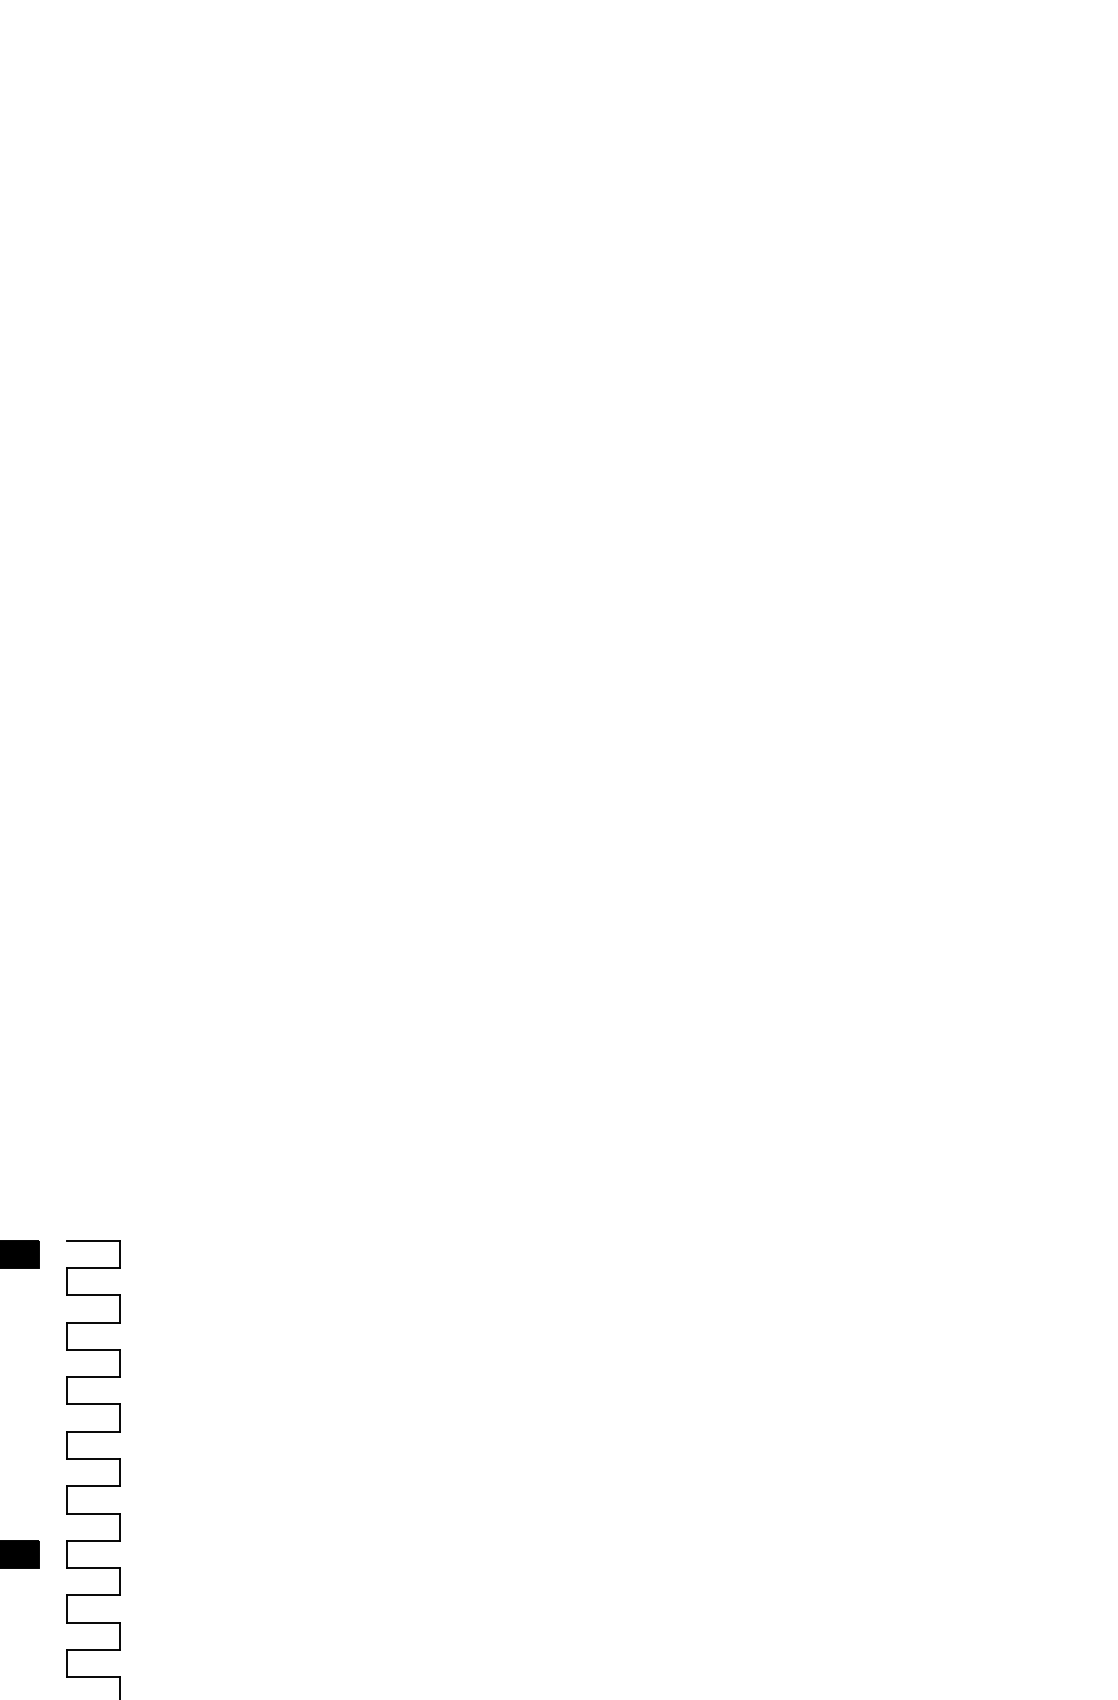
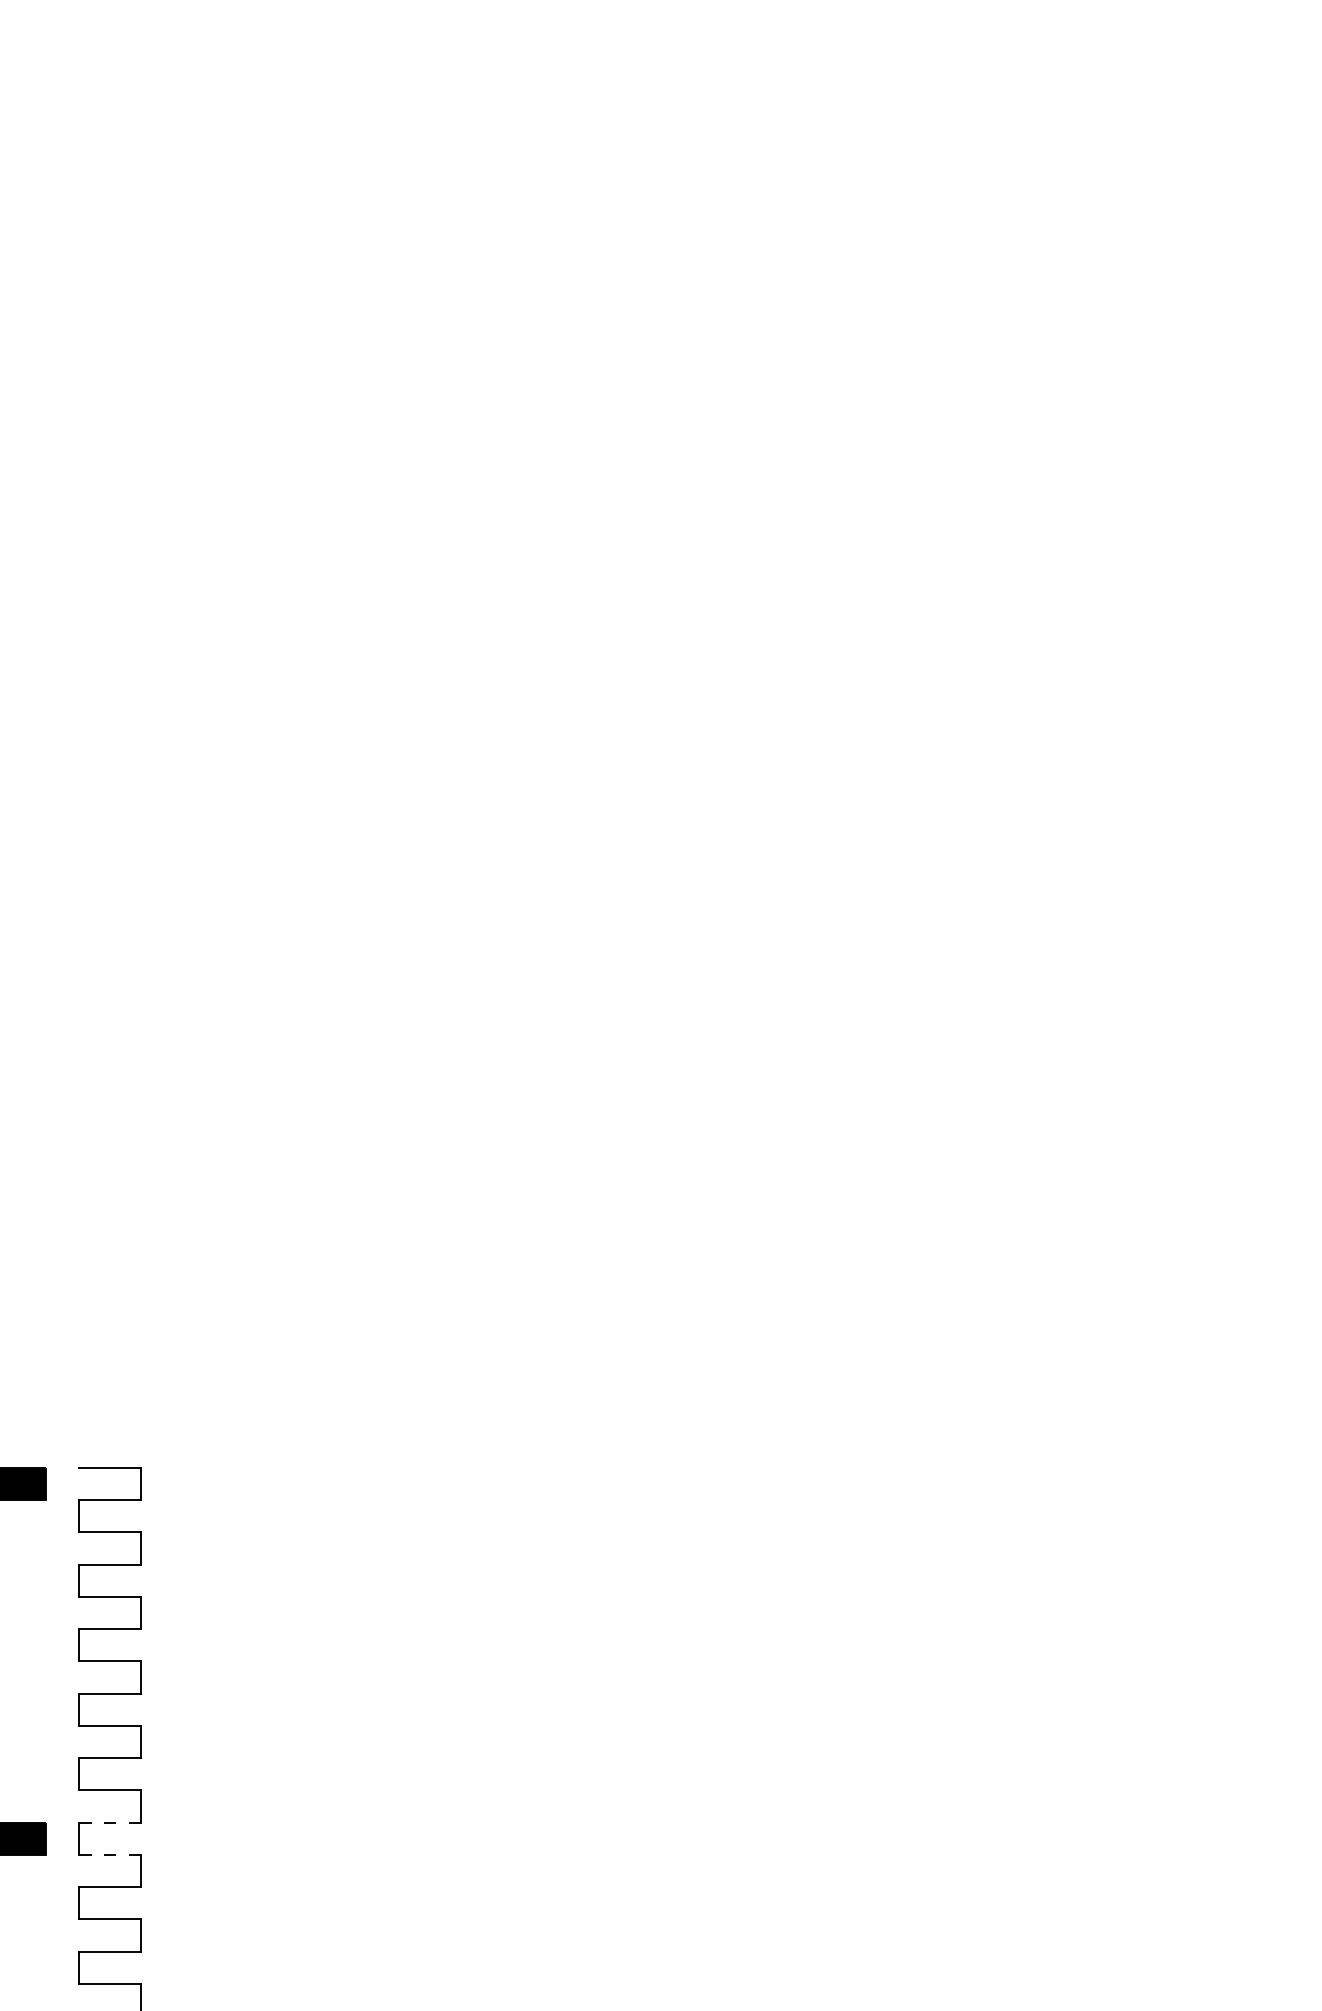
line: (93, 1540) -> (110, 1822), solid -> dashed
line: (92, 1567) -> (109, 1854), solid -> dashed

